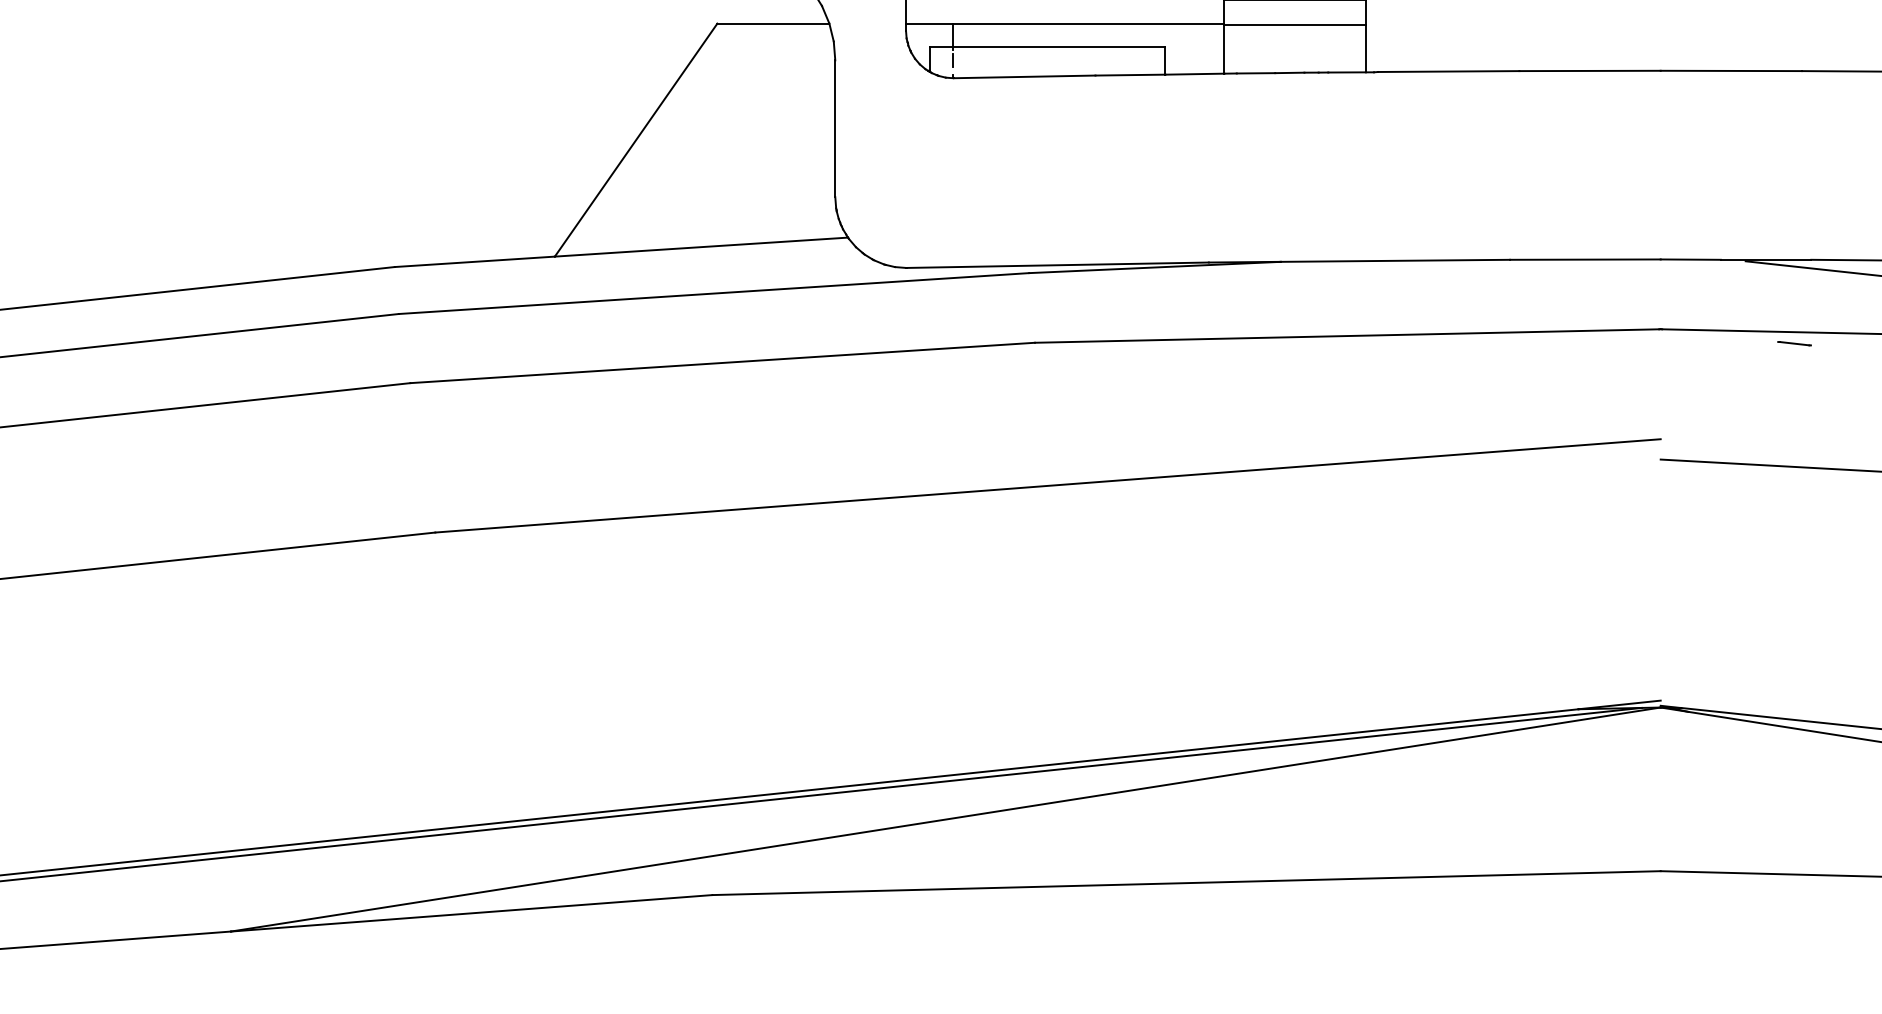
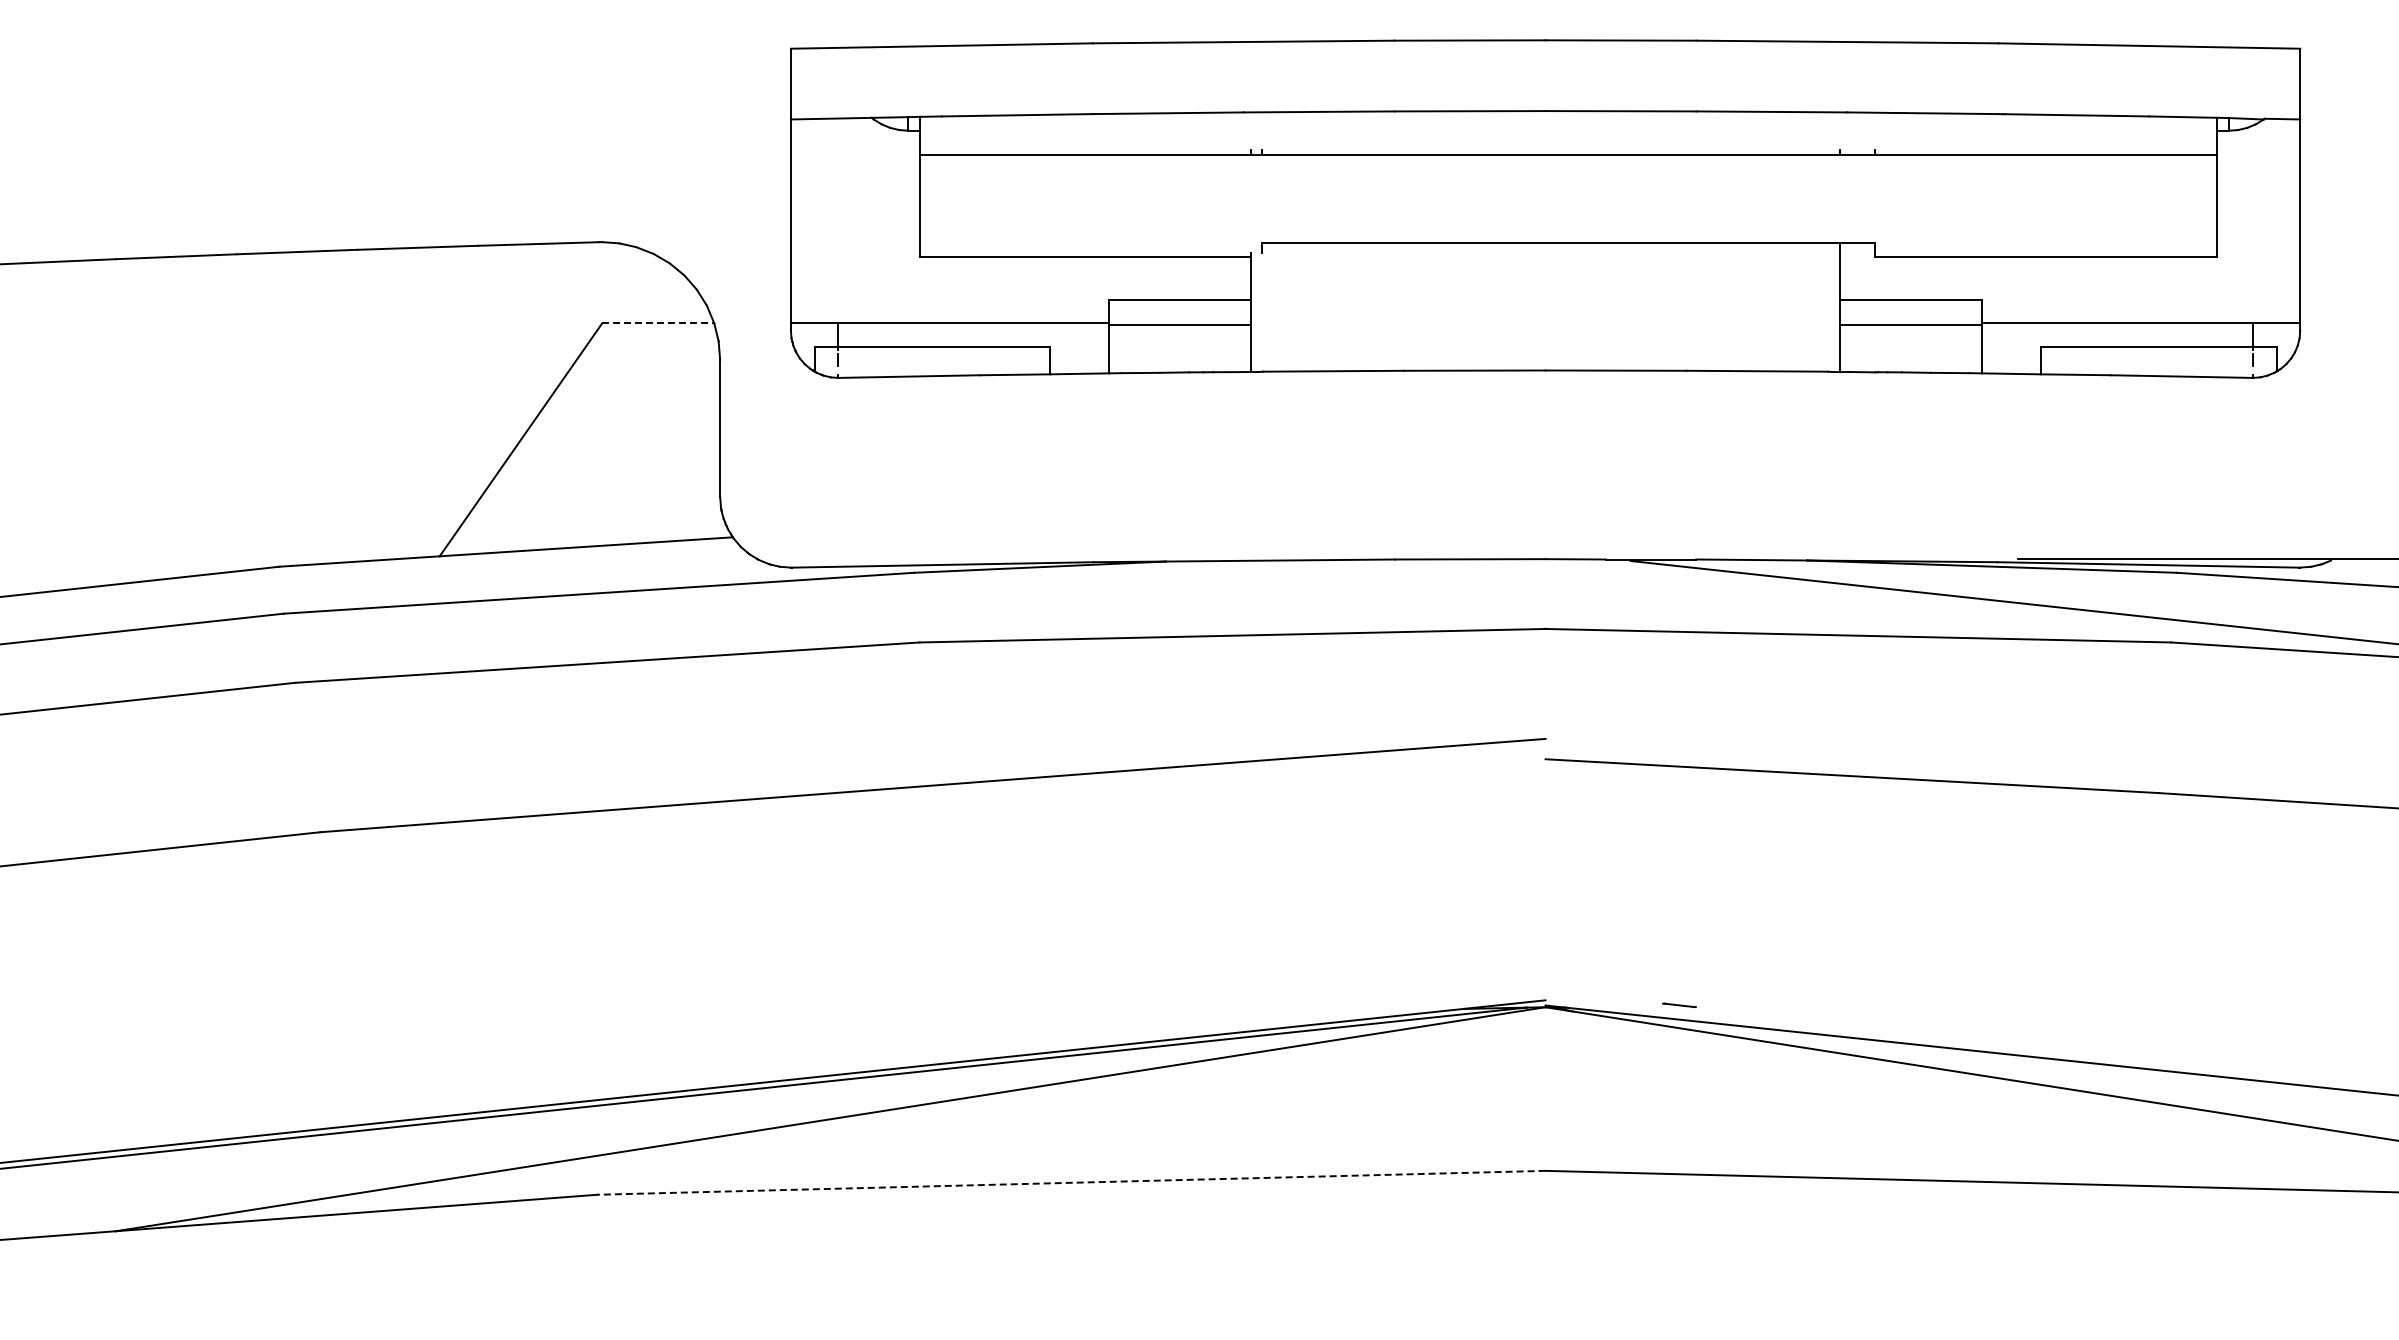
line: (773, 23) -> (658, 323), solid -> dashed
line: (1794, 342) -> (1679, 1004), moved
line: (1185, 882) -> (1070, 1182), solid -> dashed

